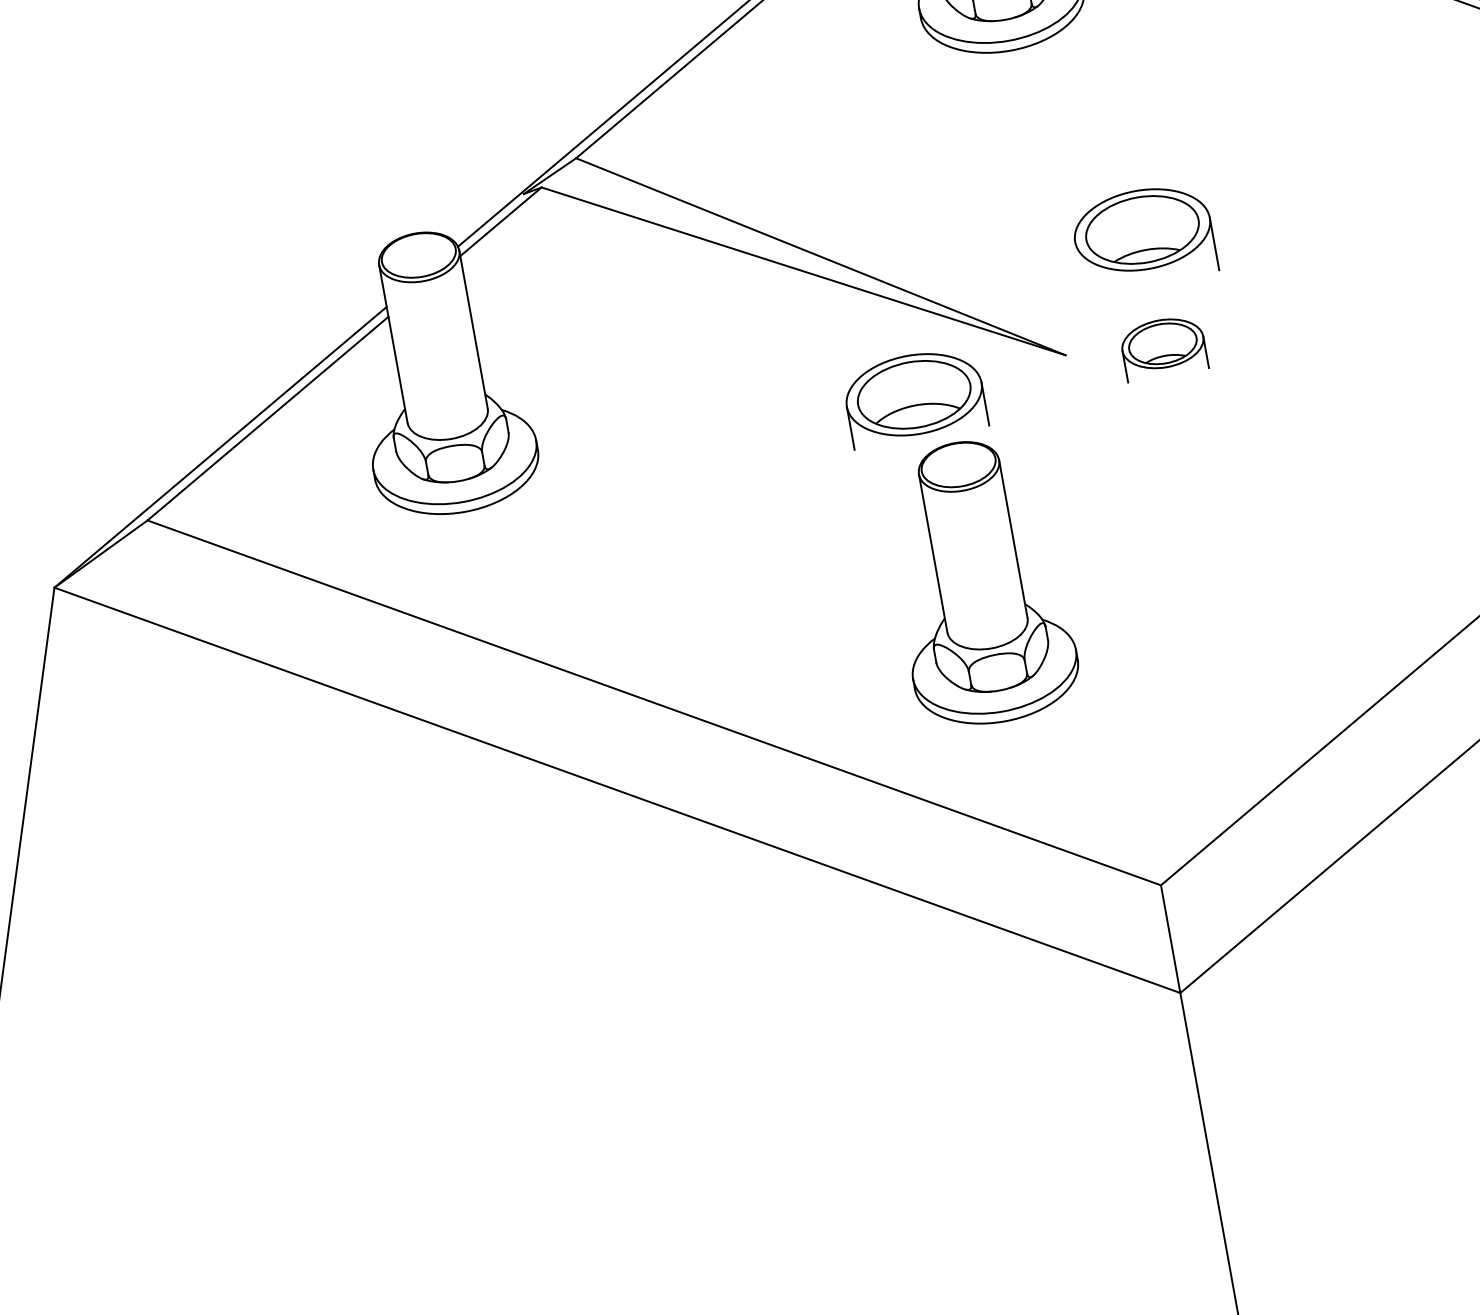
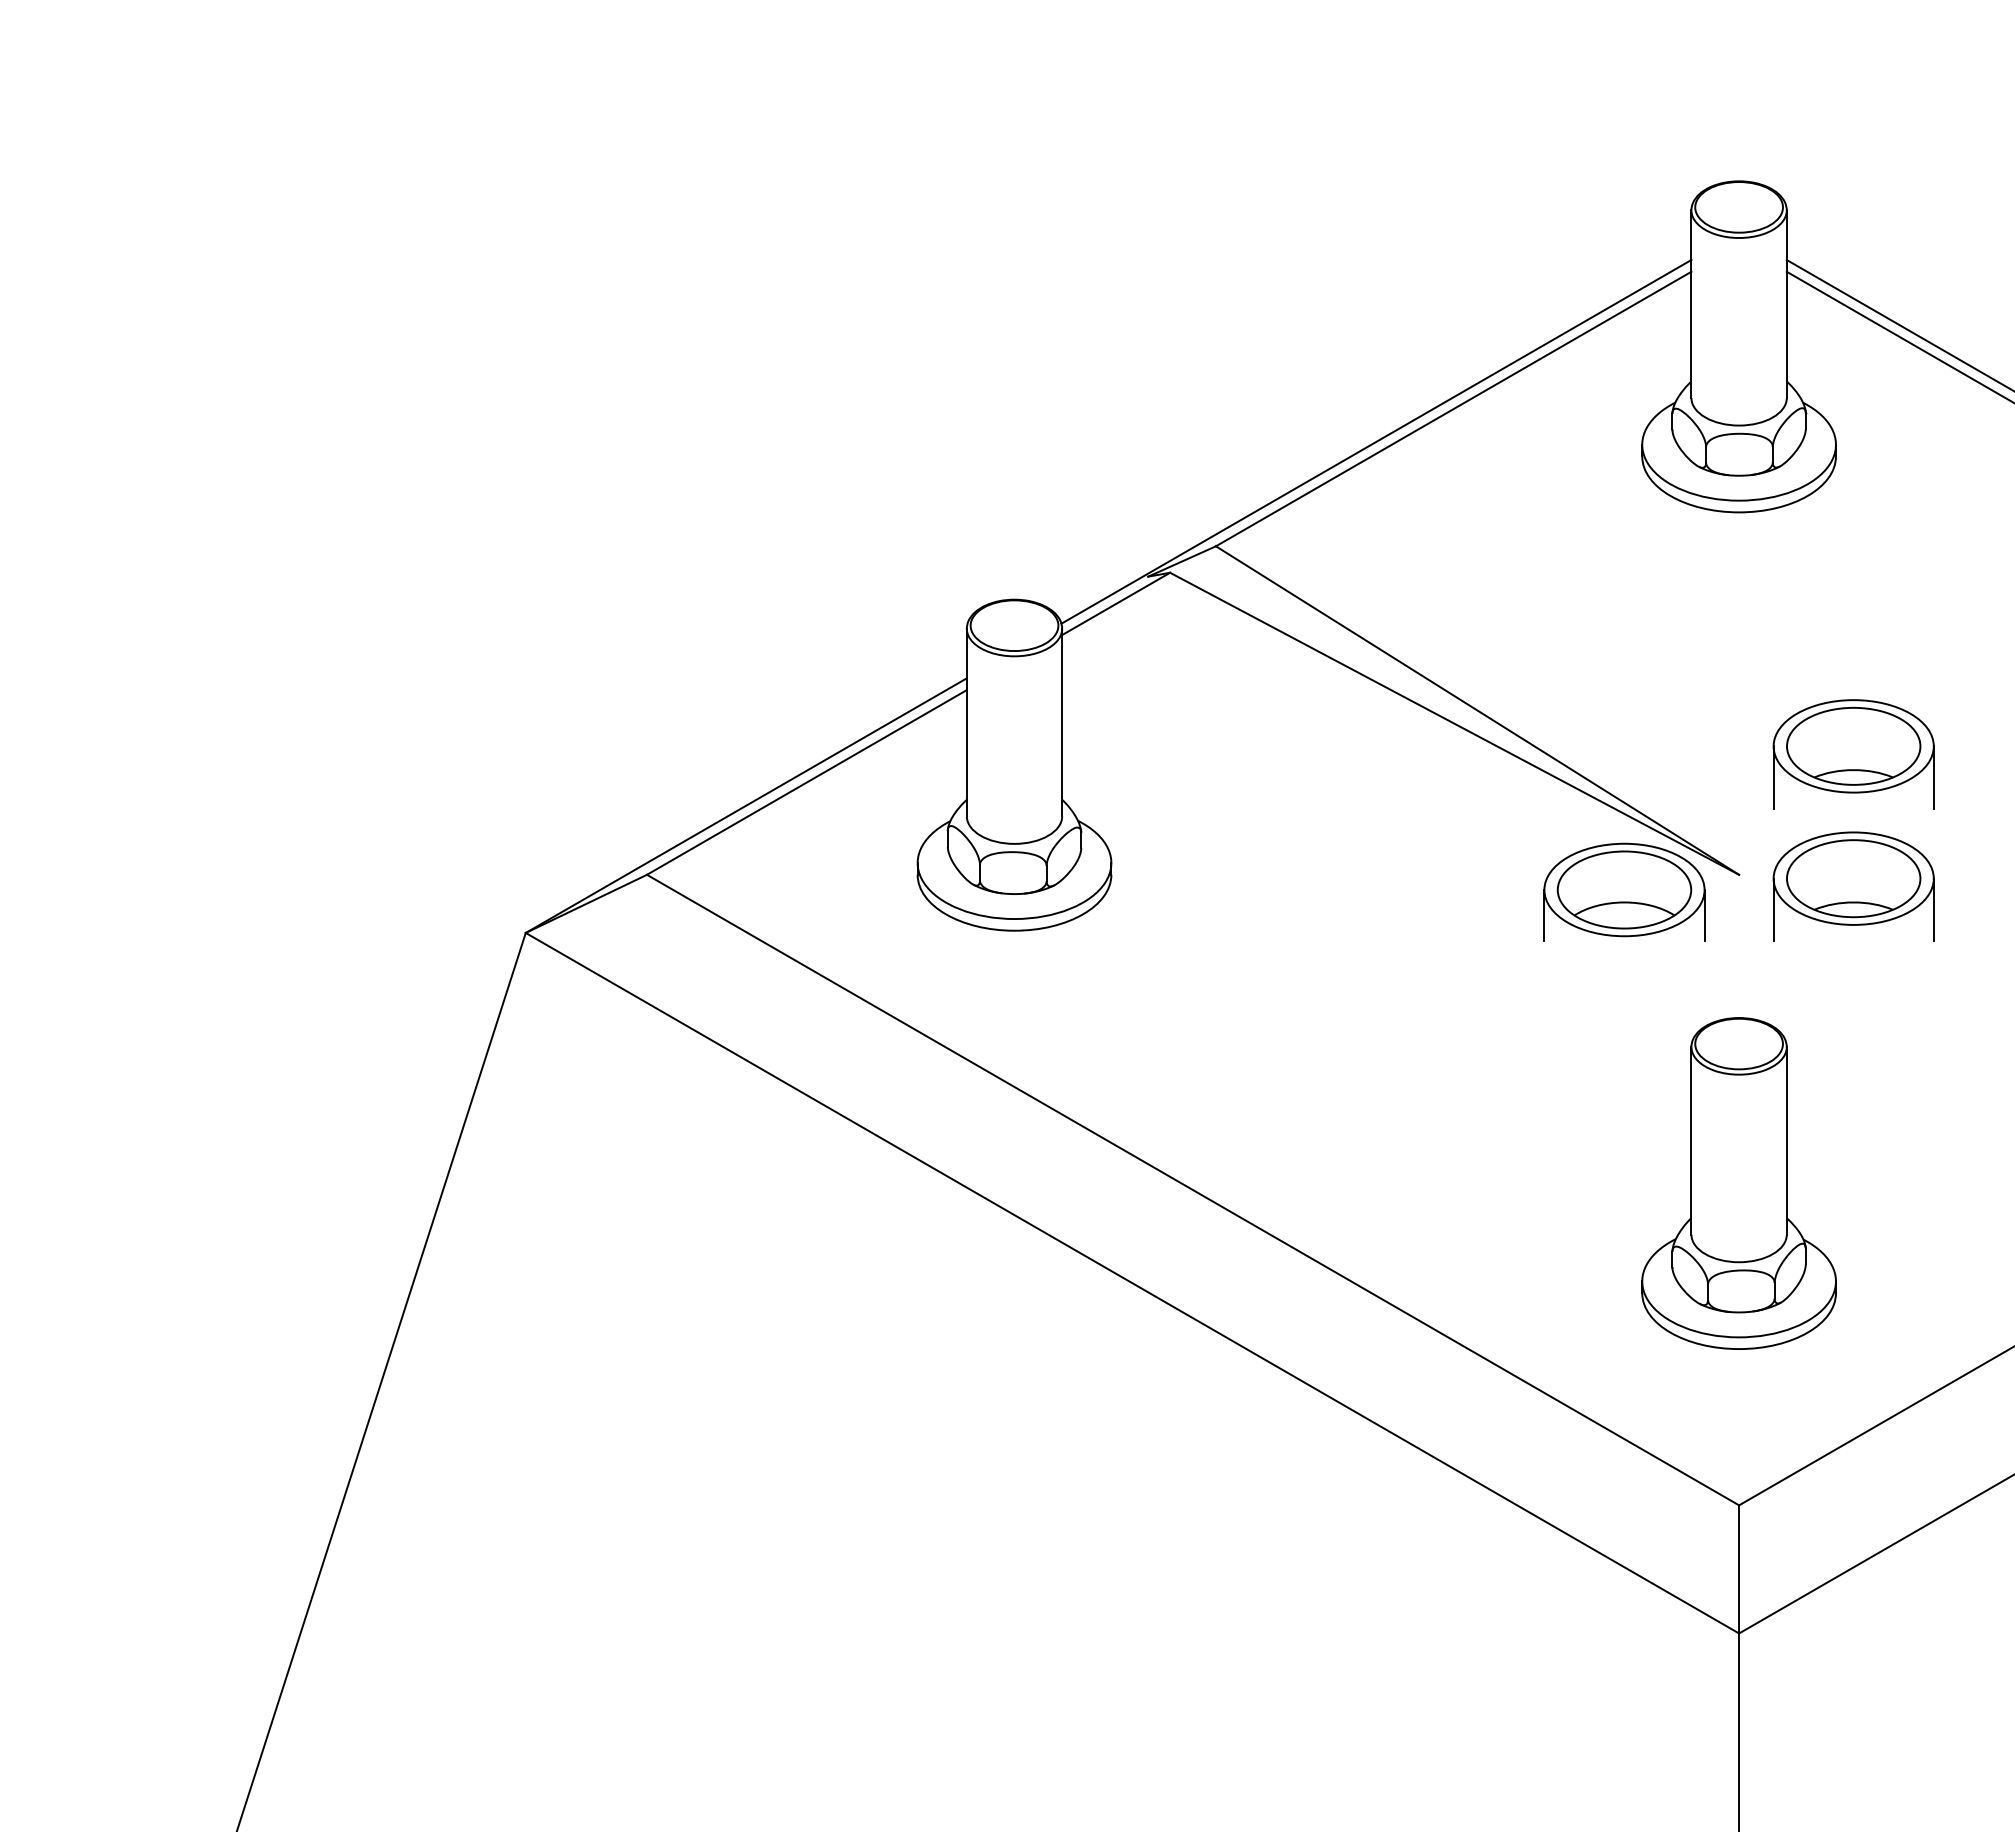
line: (1079, 268) -> (1773, 777), added
part: (1163, 347) -> (1853, 886), size x1.67
part: (914, 396) -> (1624, 891), moved
part: (979, 582) -> (1738, 1183), moved

